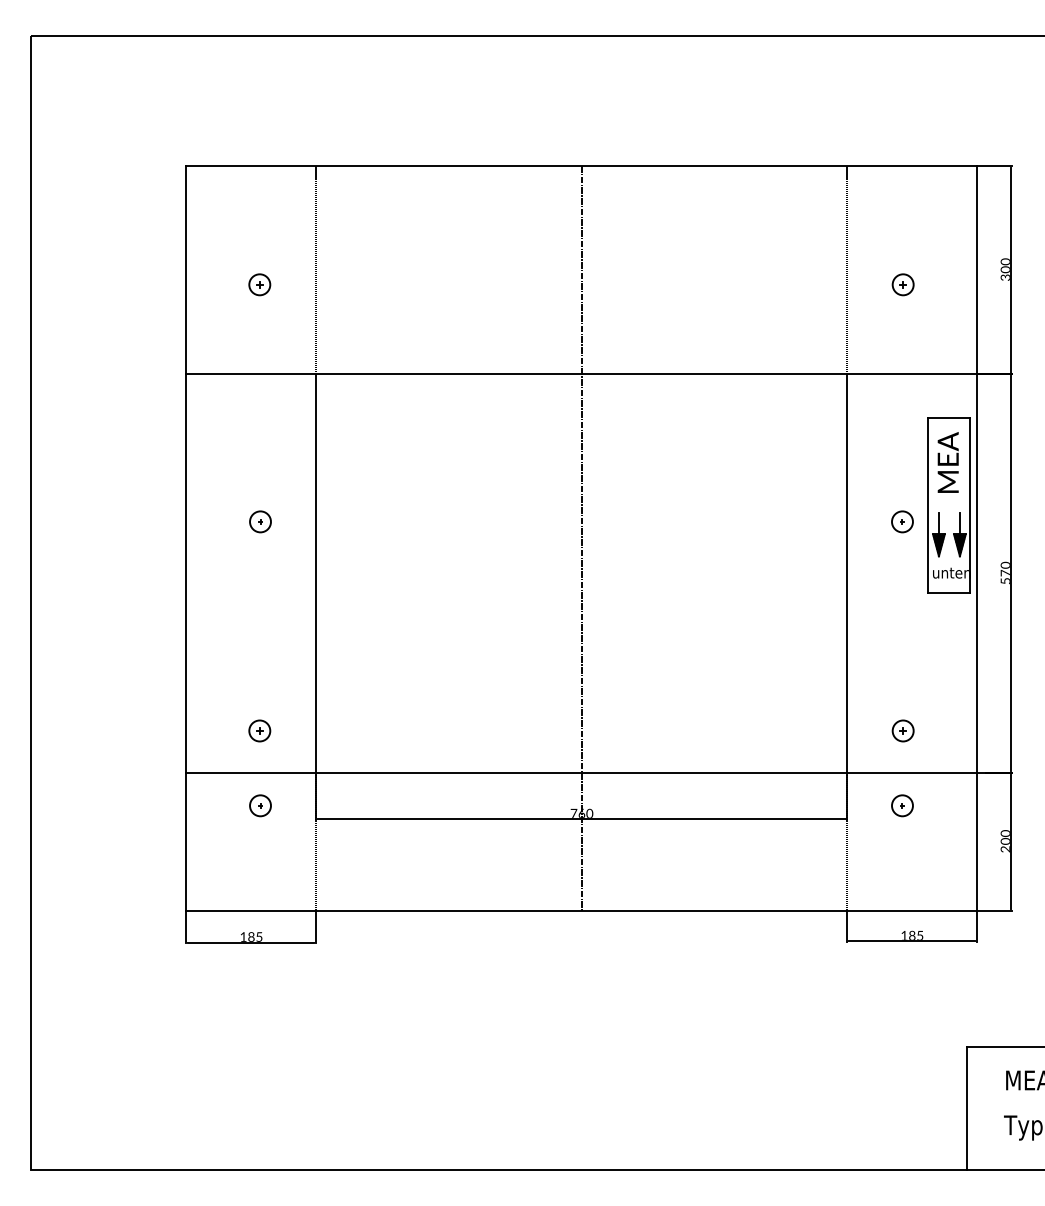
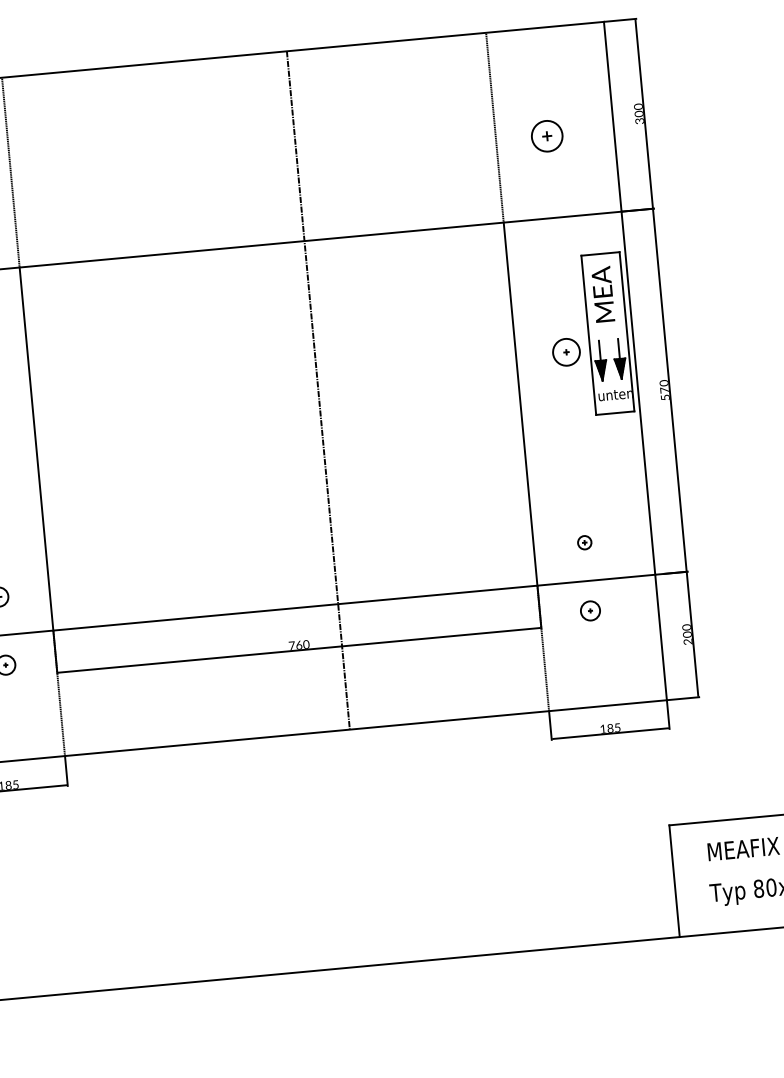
part: (902, 284) -> (546, 136), size x1.6
part: (902, 521) -> (566, 351), size x1.4
line: (581, 537) -> (318, 389), moved
part: (902, 730) -> (584, 542), size x0.7

